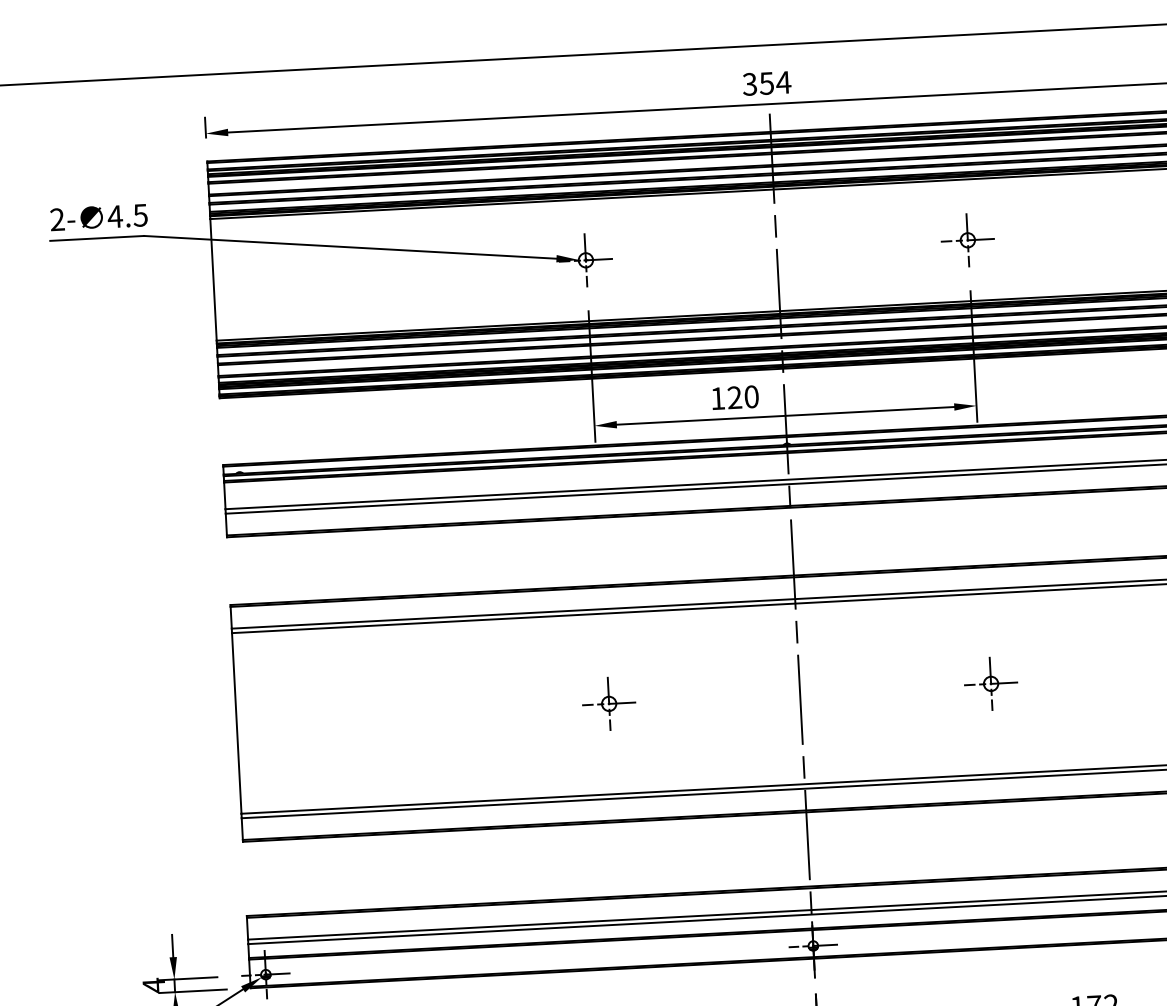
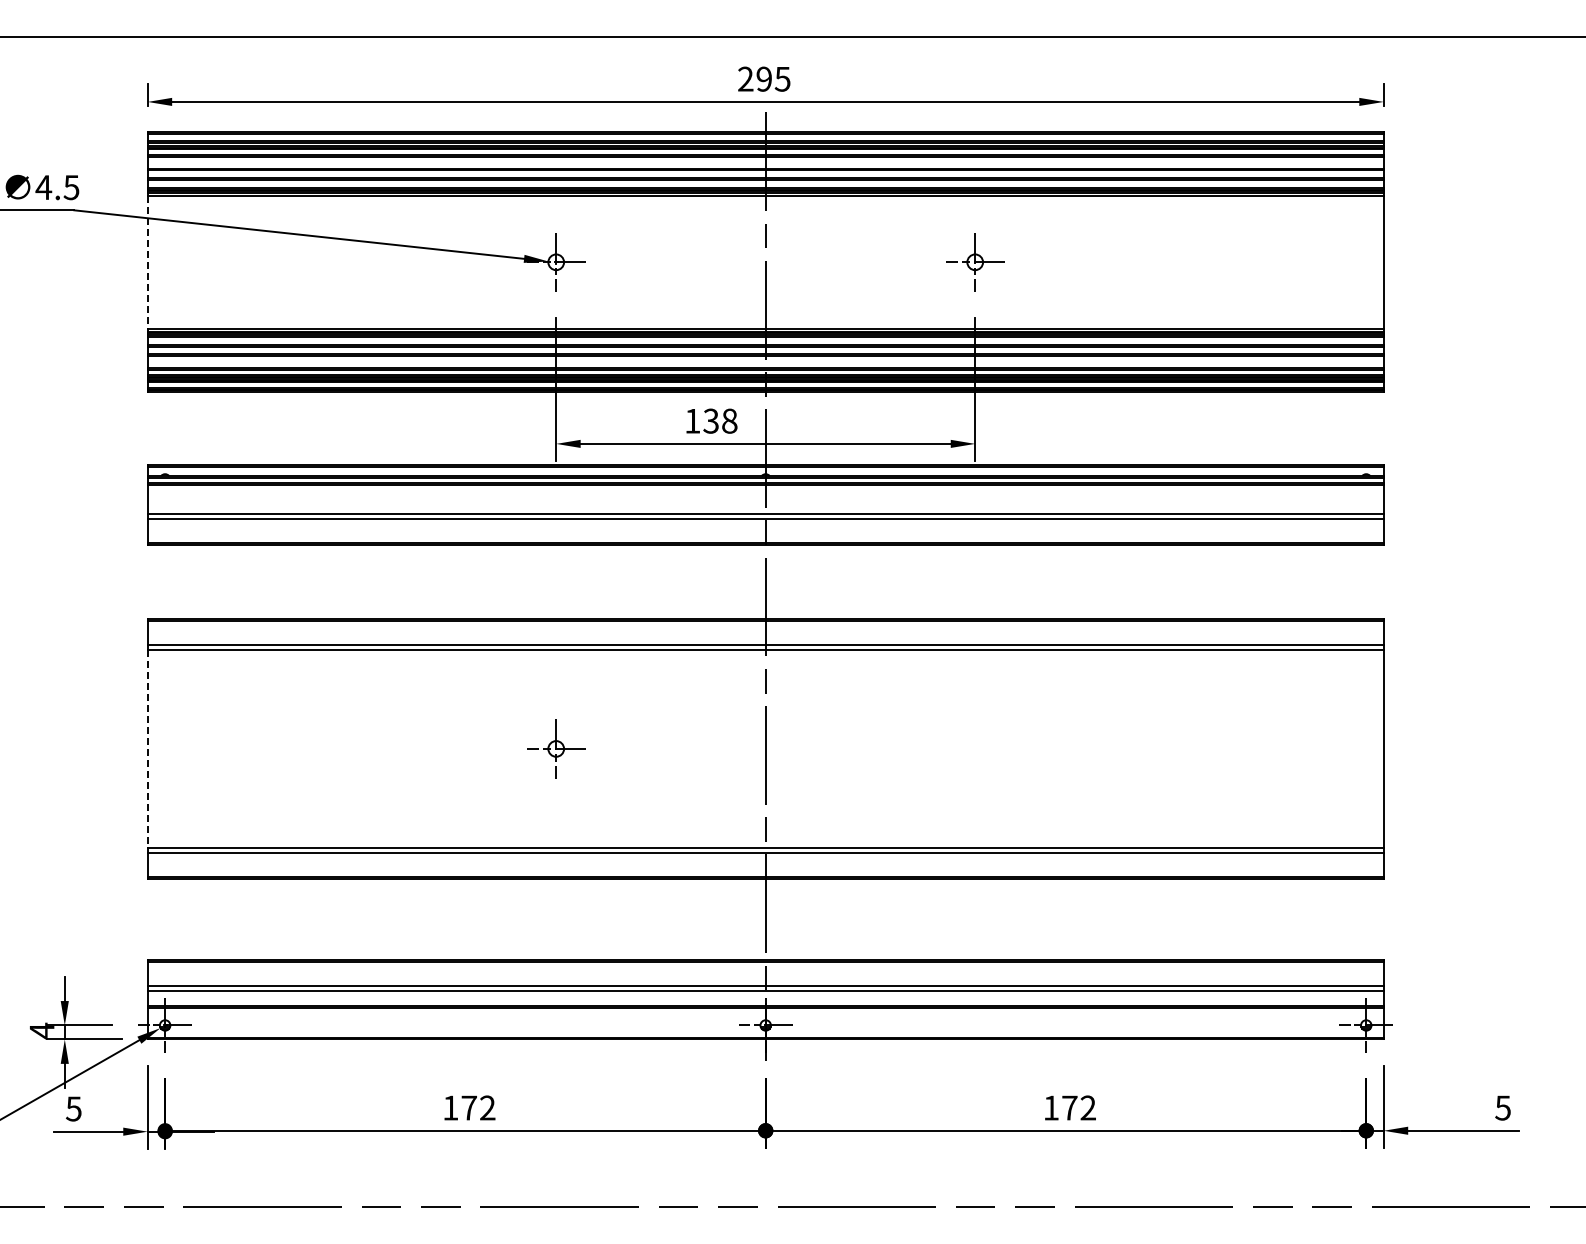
text: (766, 82) -> (764, 78), 354 -> 295
line: (213, 280) -> (147, 262), solid -> dashed
text: (743, 397) -> (720, 421), 120 -> 138
part: (991, 683) -> (975, 748), removed
line: (236, 723) -> (147, 749), solid -> dashed

